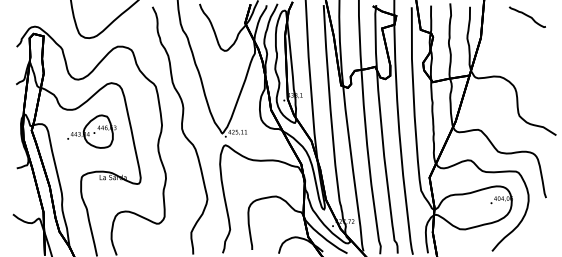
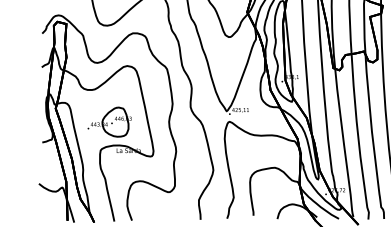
part: (91, 131) -> (109, 121), moved

